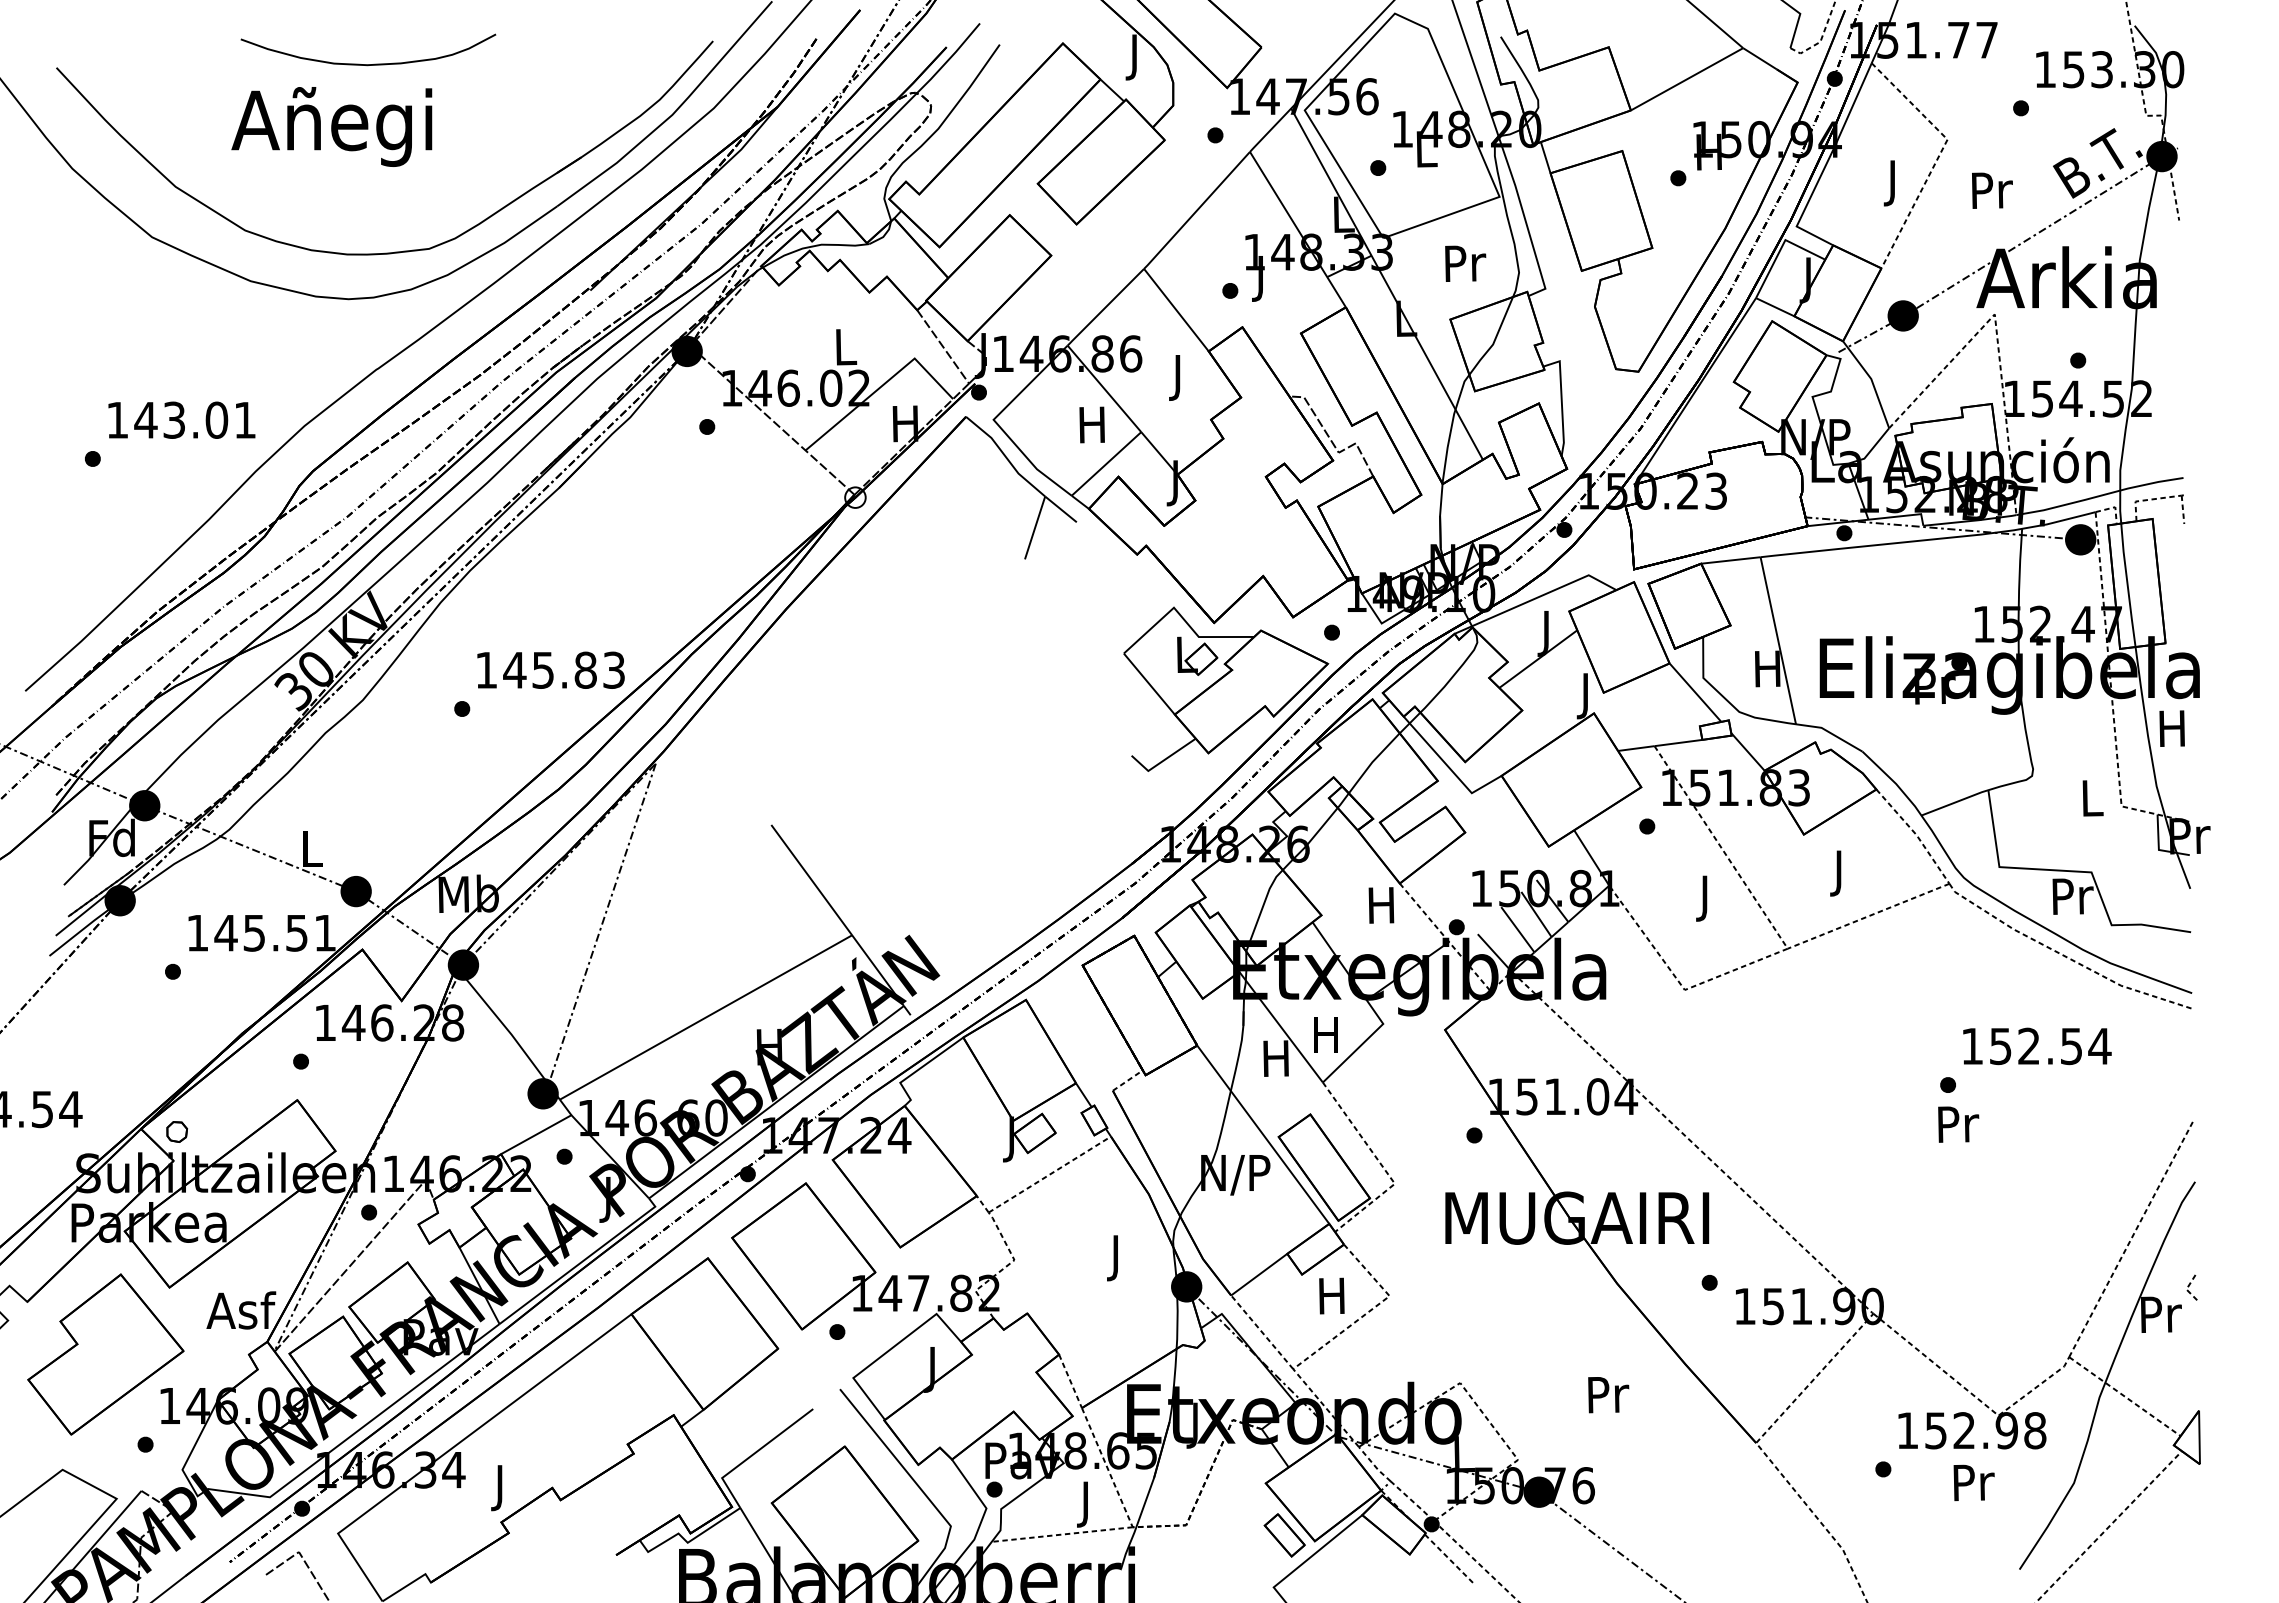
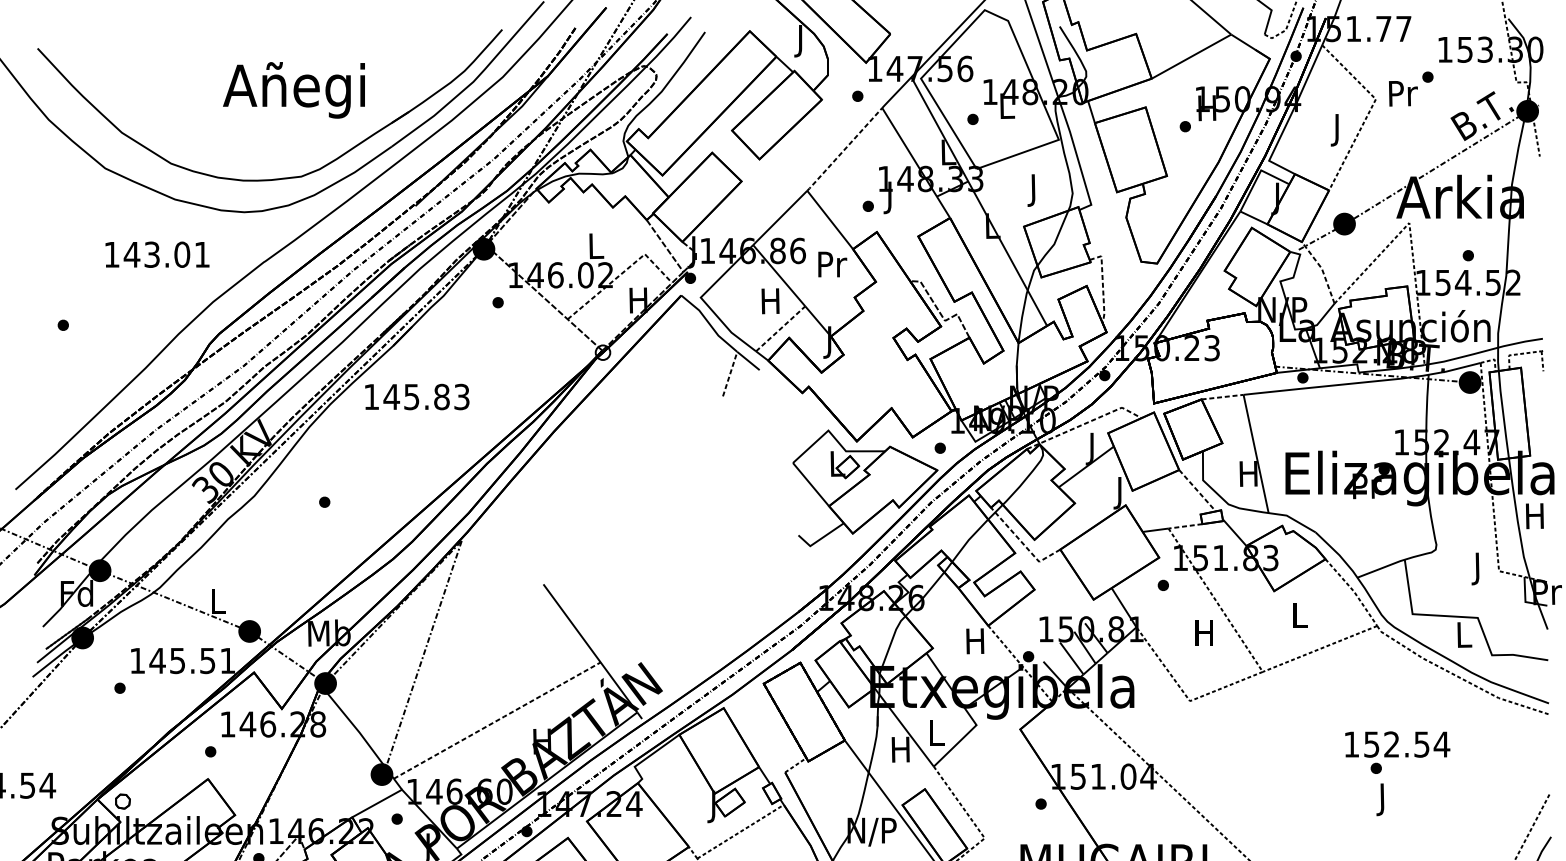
curve: (368, 64) -> (258, 46), removed
text: (331, 126) -> (293, 90), moved
text: (1992, 190) -> (1403, 93), moved
line: (1196, 211) -> (844, 150), solid -> dashed
text: (1465, 268) -> (1034, 190), Pr -> J
text: (1179, 377) -> (832, 267), J -> Pr
line: (1871, 380) -> (1322, 269), solid -> dashed
line: (881, 386) -> (621, 274), solid -> dashed
line: (1561, 400) -> (1102, 283), solid -> dashed
text: (181, 419) -> (157, 254), moved
line: (1106, 463) -> (780, 328), solid -> dashed
line: (1035, 527) -> (730, 373), solid -> dashed
line: (1730, 560) -> (1222, 397), solid -> dashed
line: (1536, 597) -> (1085, 423), solid -> dashed
text: (550, 669) -> (416, 396), moved
line: (1695, 693) -> (1197, 491), solid -> dashed
line: (1677, 743) -> (1184, 526), solid -> dashed
line: (1449, 767) -> (1023, 543), solid -> dashed
text: (2092, 803) -> (1478, 569), L -> J
text: (1840, 873) -> (1300, 618), J -> L
text: (2072, 896) -> (1464, 634), Pr -> L
text: (1704, 898) -> (1203, 636), J -> H
line: (707, 1016) -> (498, 719), solid -> dashed
text: (1325, 1034) -> (935, 732), H -> L
text: (2037, 1046) -> (1397, 744), moved
text: (1958, 1129) -> (1383, 799), Pr -> J

